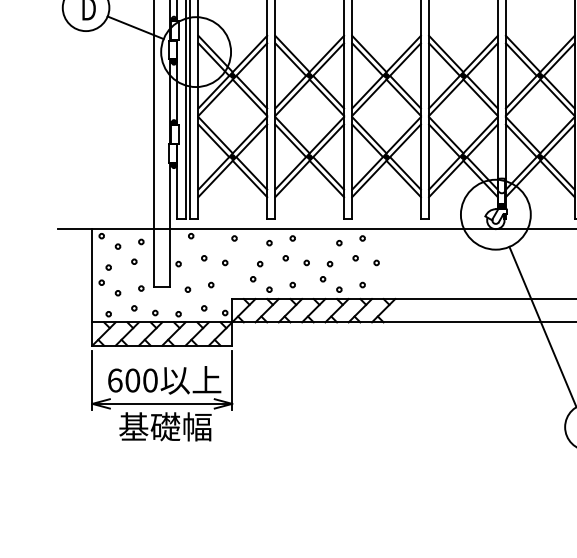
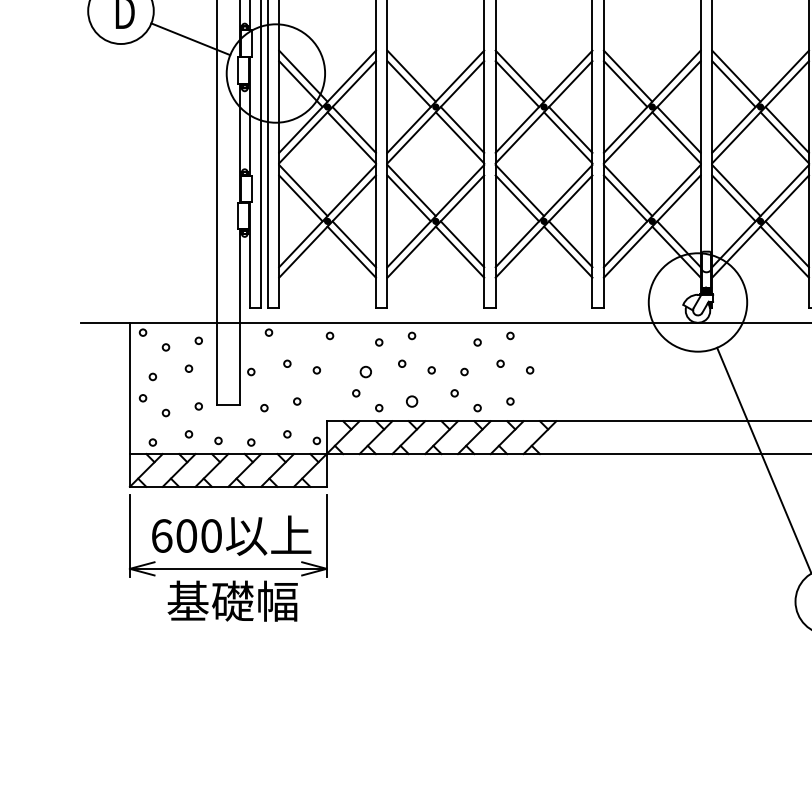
circle: (260, 263) -> (366, 371), size x1.6
circle: (292, 285) -> (411, 401), size x1.6

